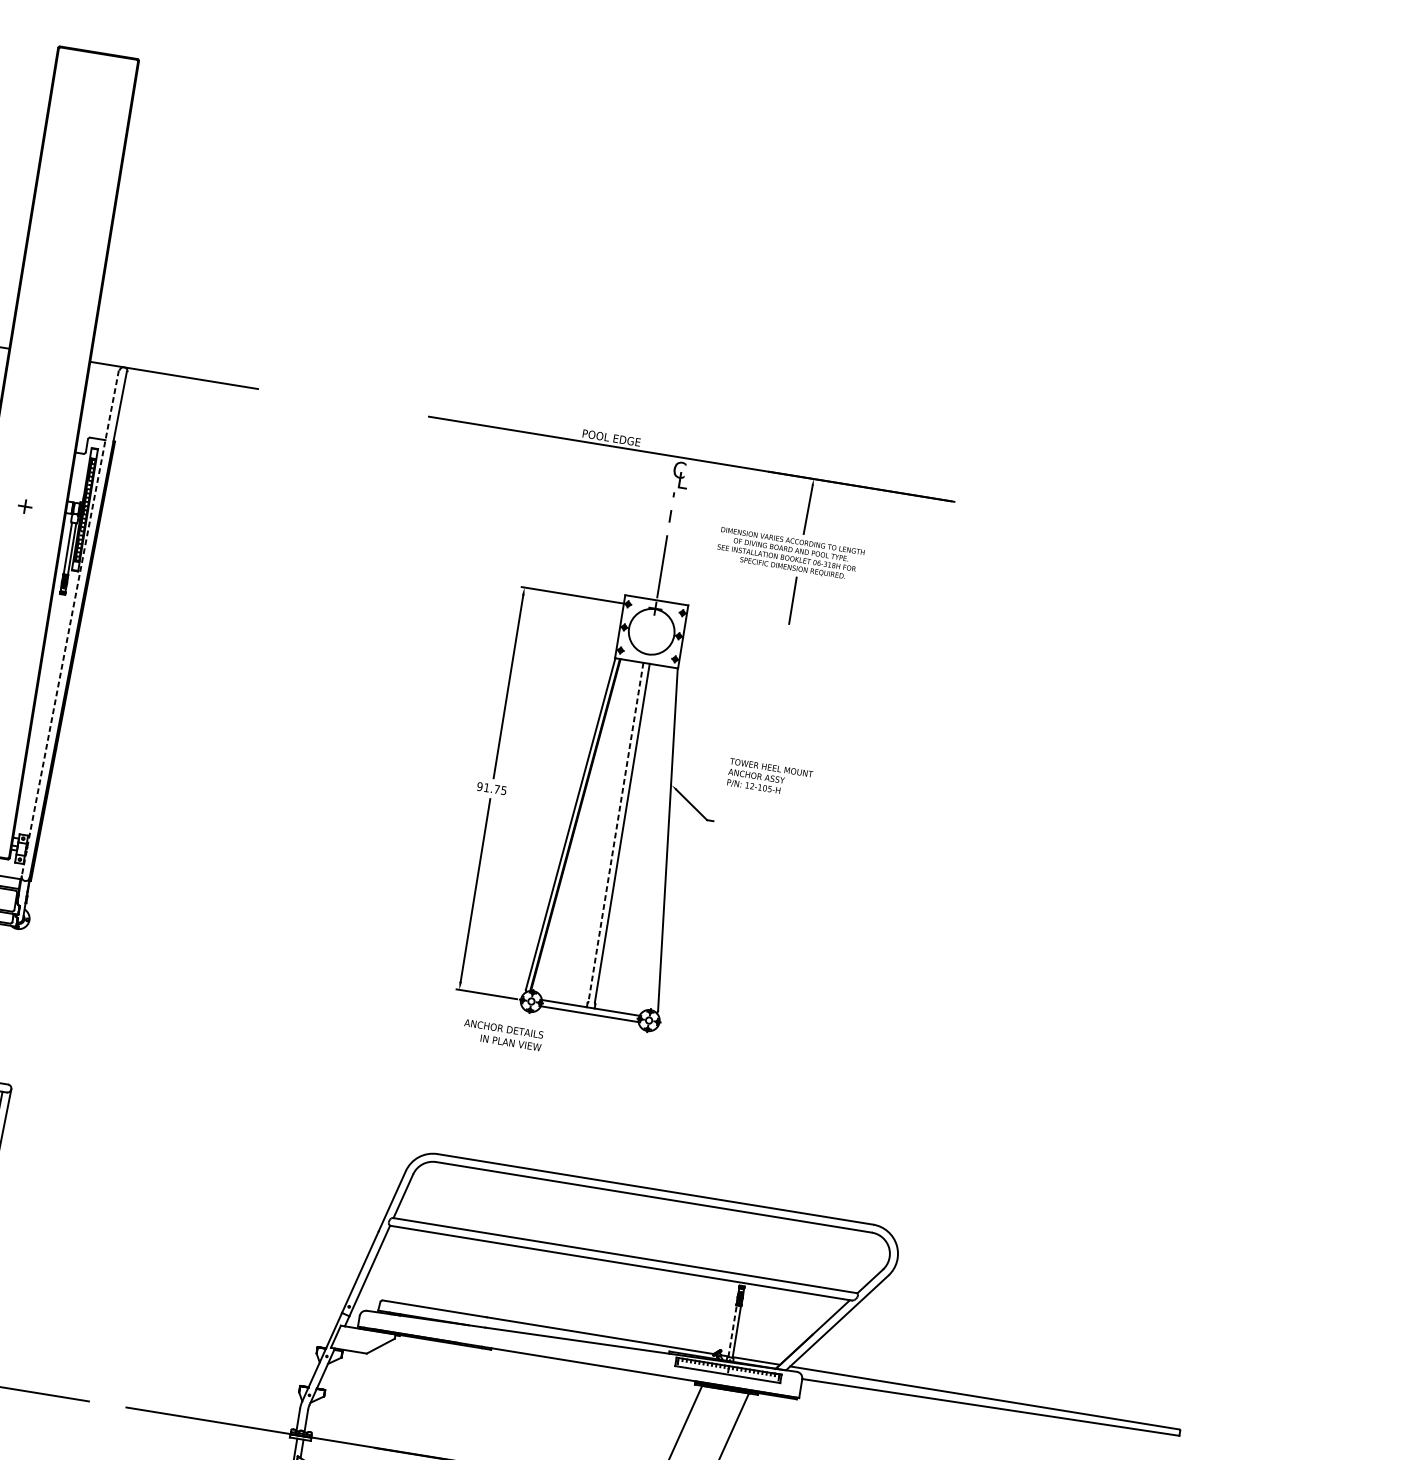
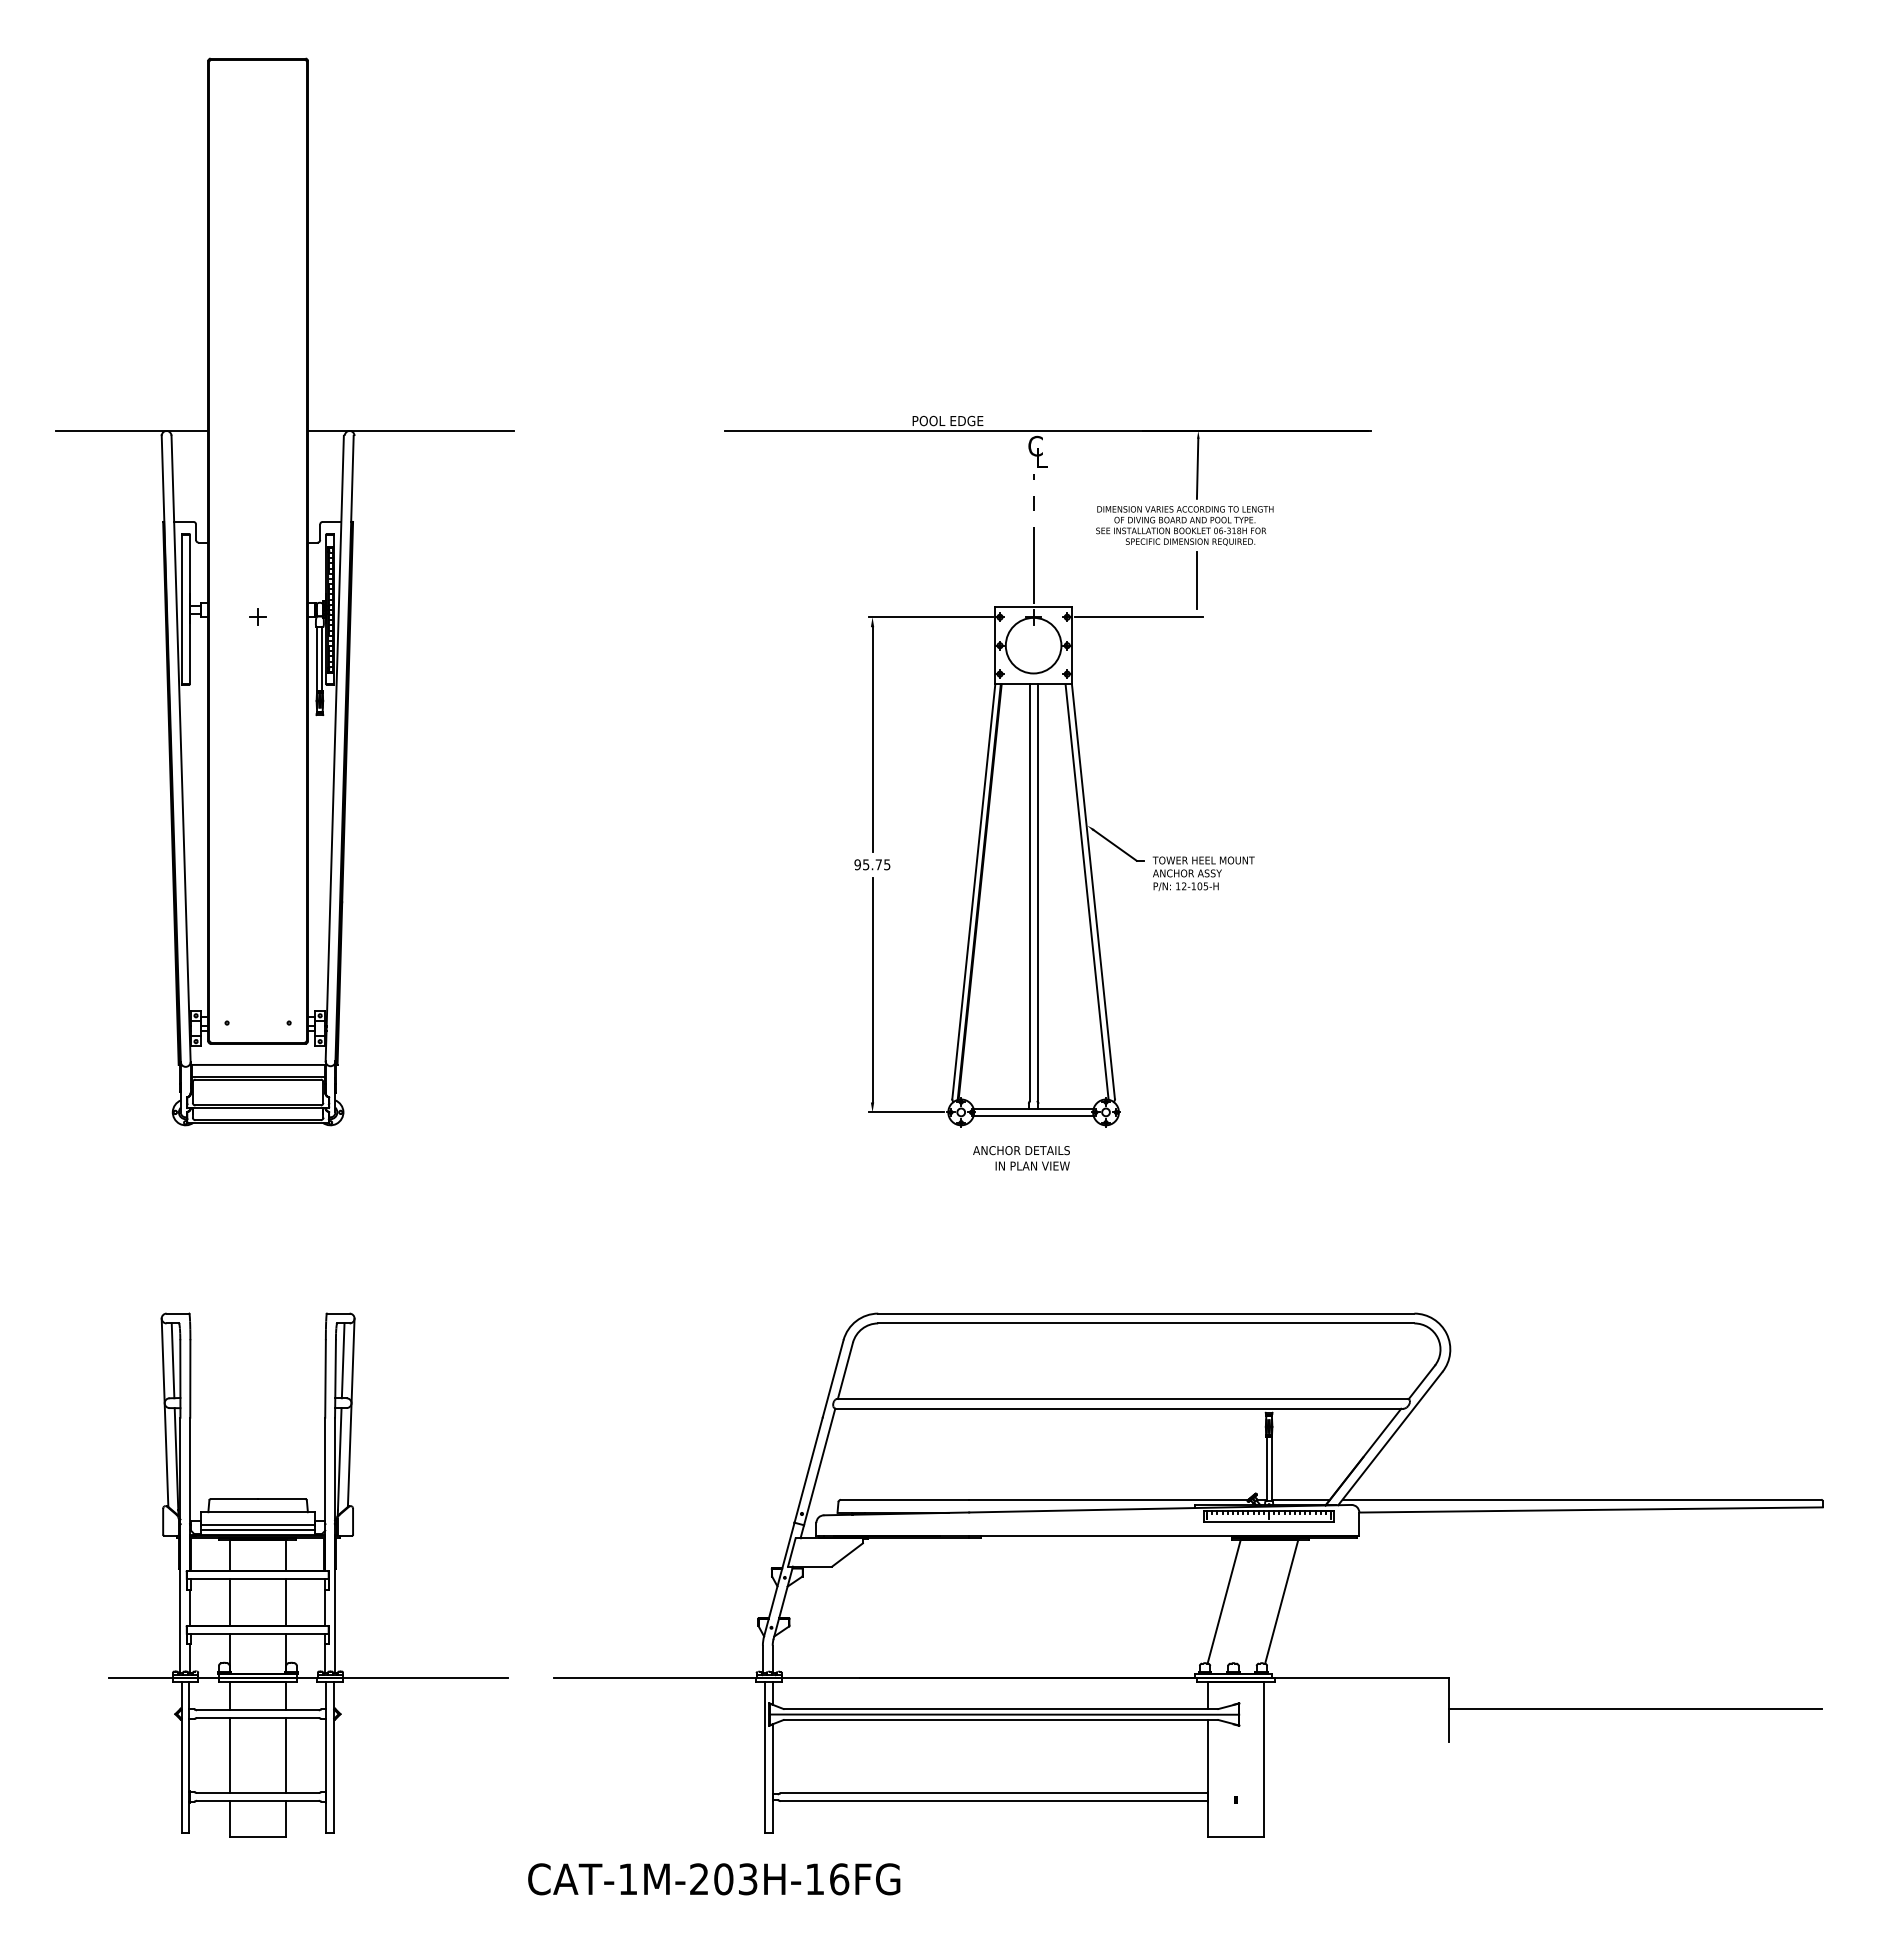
line: (741, 622) -> (1139, 617), added
line: (70, 623) -> (334, 748), dashed -> solid
text: (769, 778) -> (1203, 873), moved
text: (487, 787) -> (866, 864), 91.75 -> 95.75
line: (615, 832) -> (1029, 893), dashed -> solid
line: (662, 838) -> (1086, 891), added
text: (502, 1035) -> (1021, 1158), moved
line: (732, 1331) -> (1266, 1468), dashed -> solid

